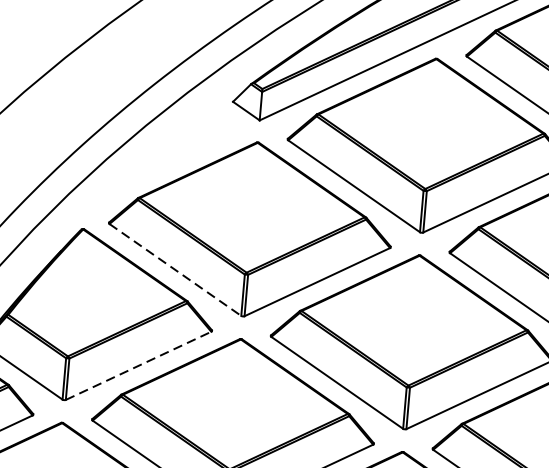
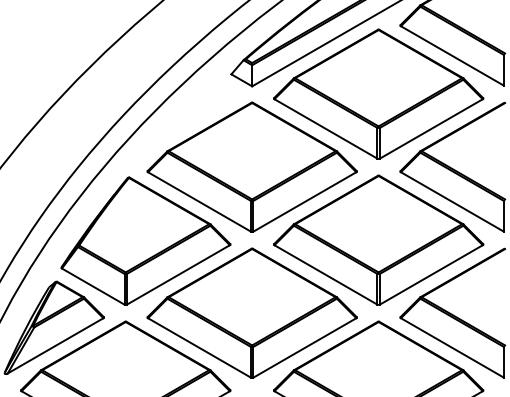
line: (175, 270) -> (199, 202), dashed -> solid
line: (138, 365) -> (178, 274), dashed -> solid

